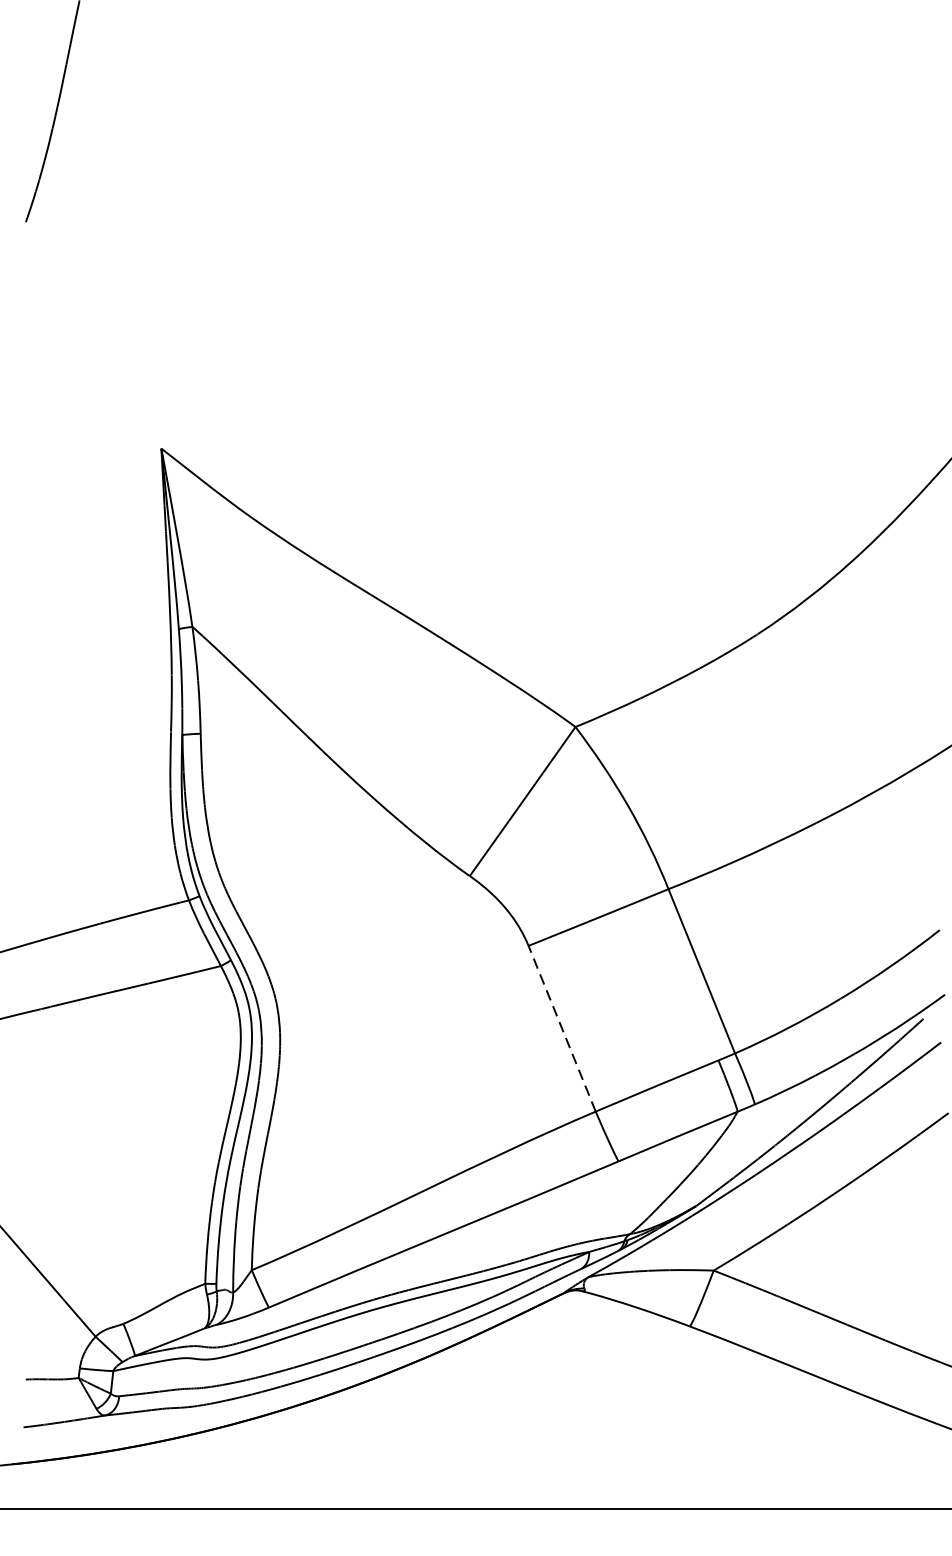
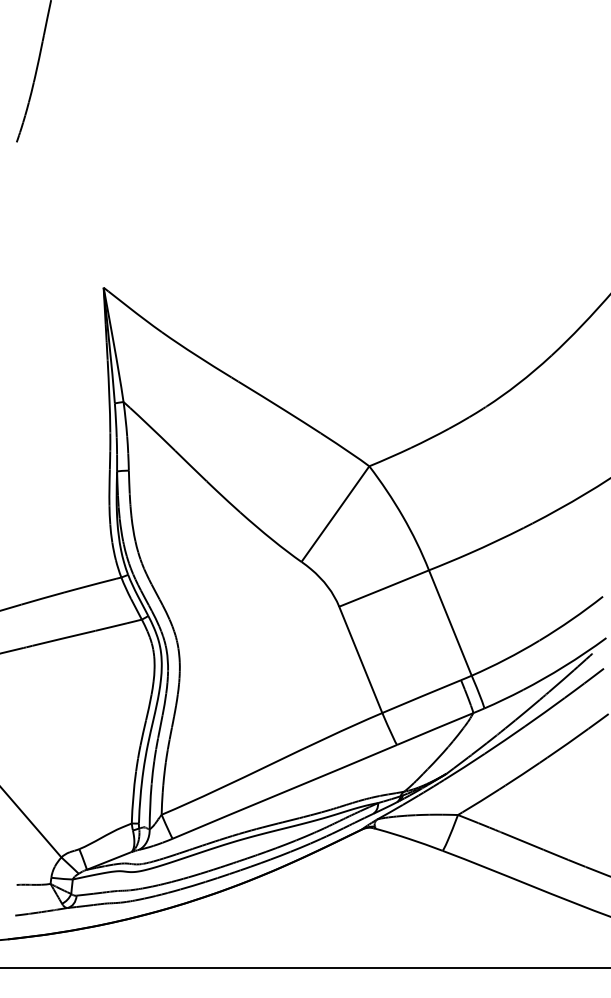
line: (561, 1028) -> (360, 659), dashed -> solid

